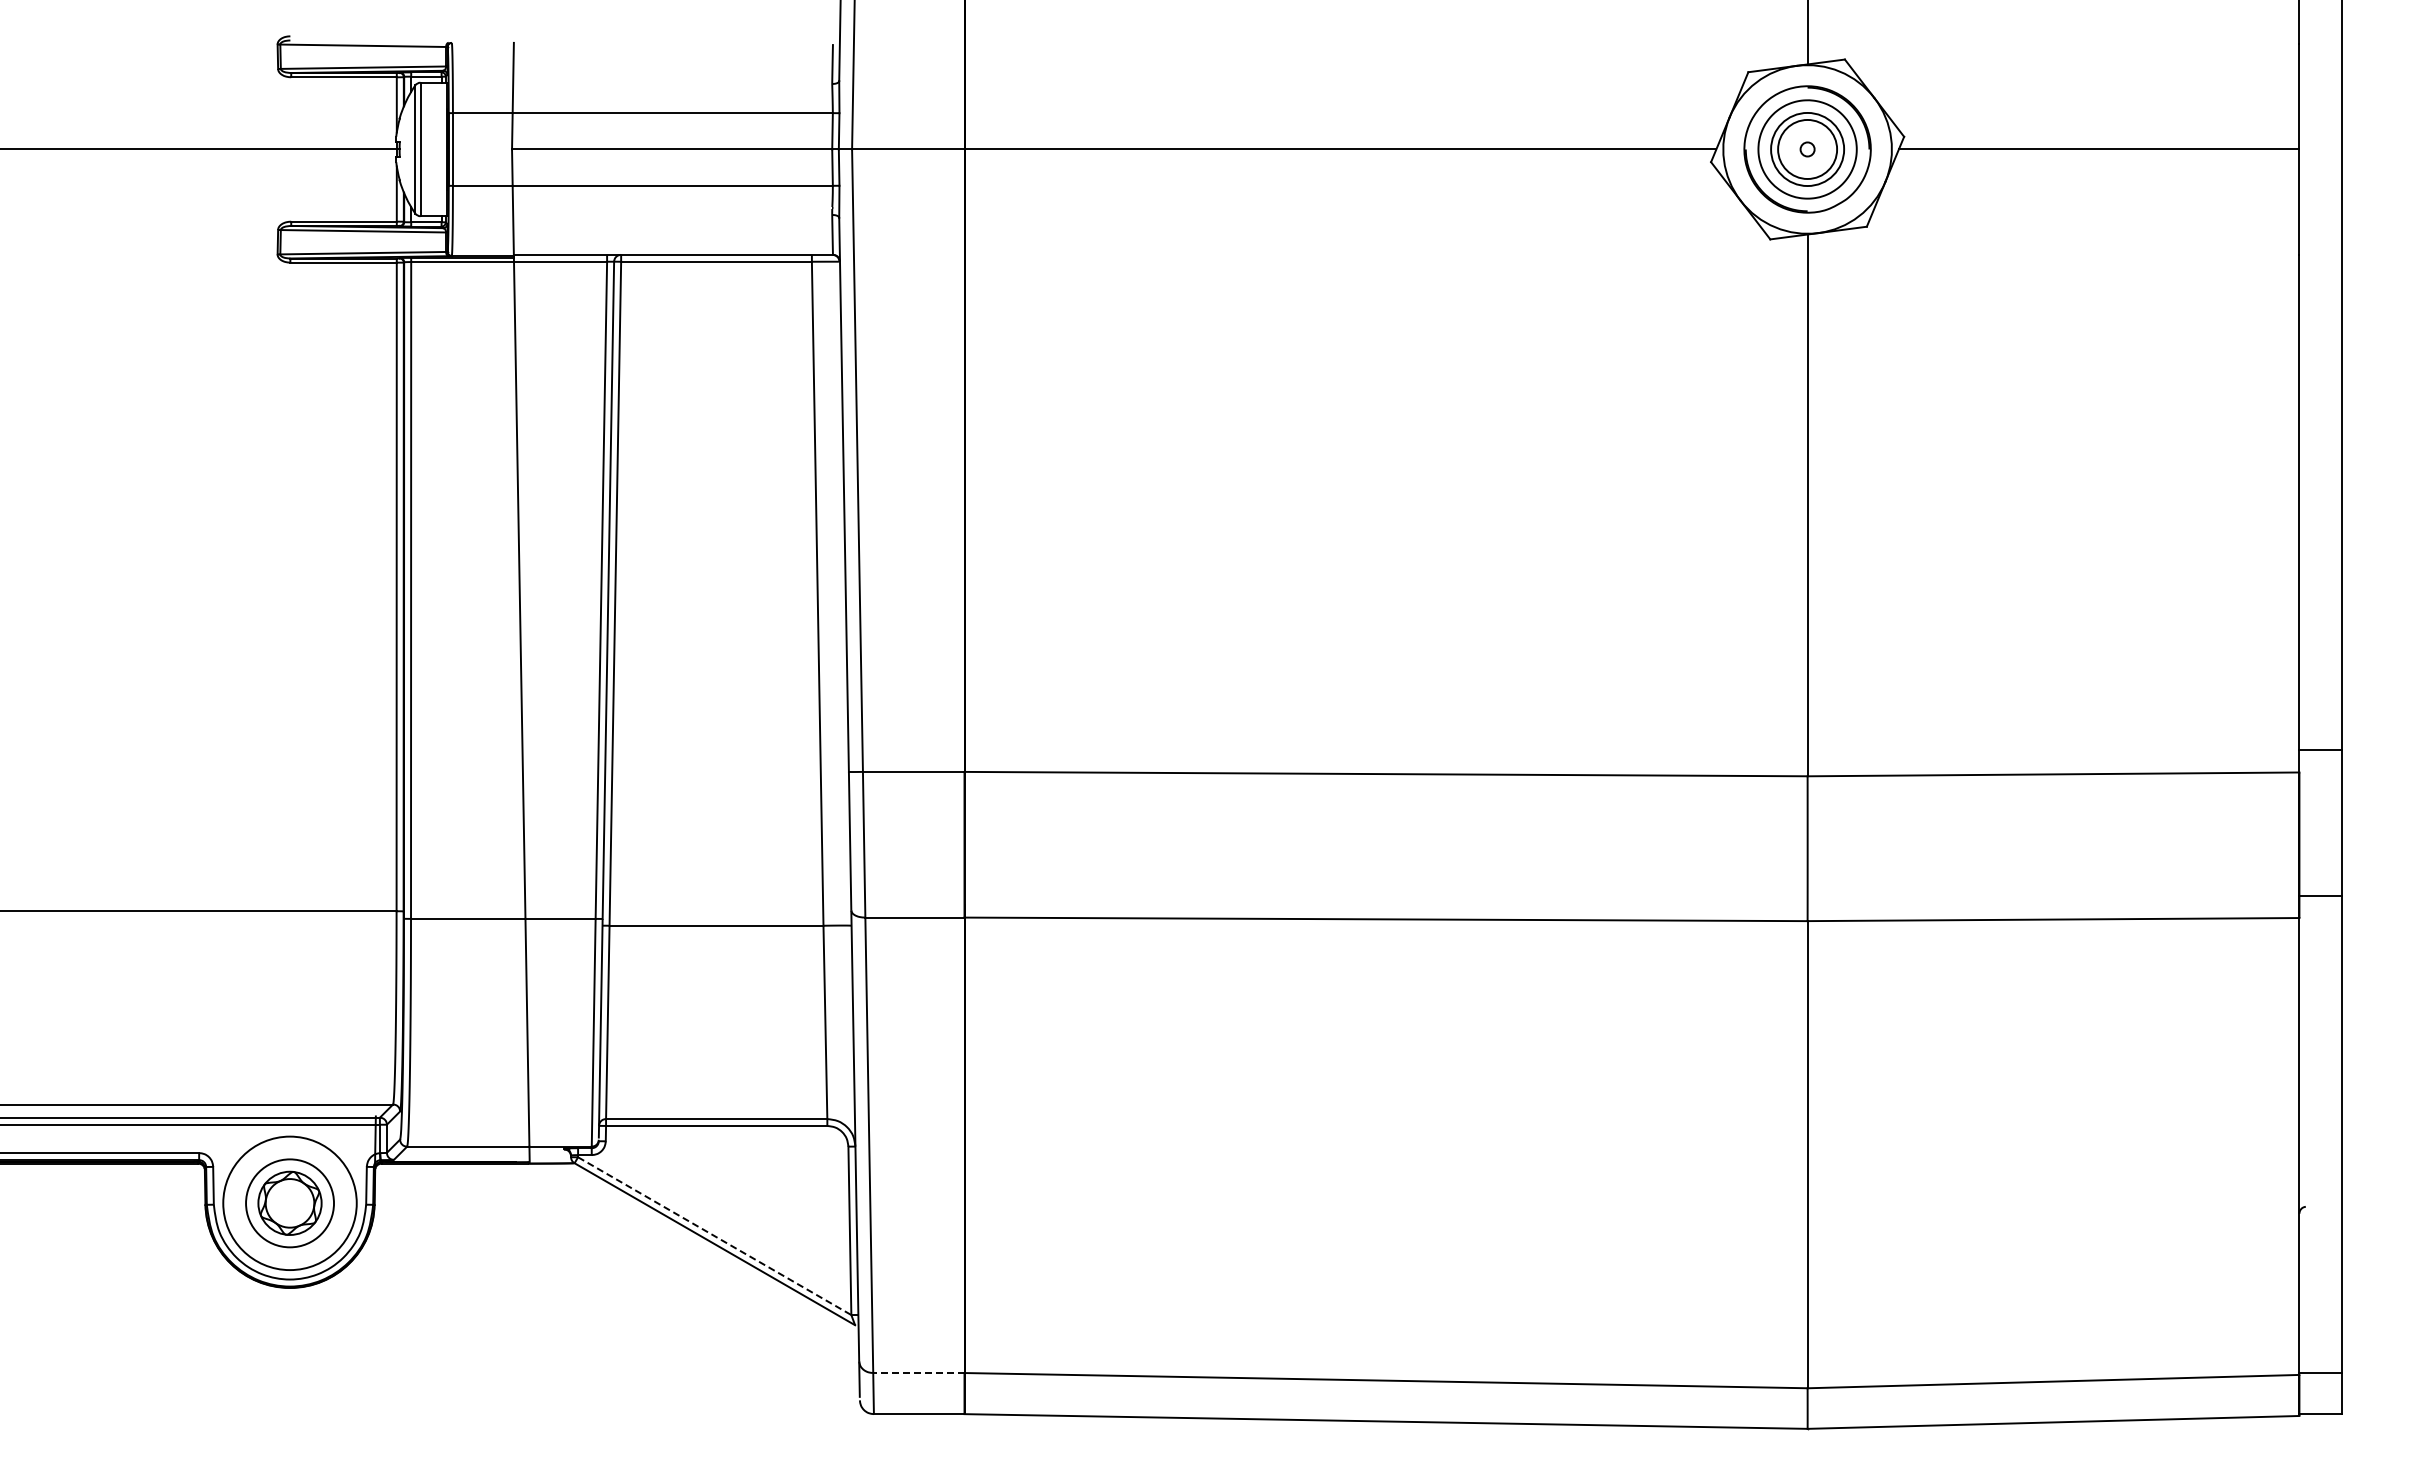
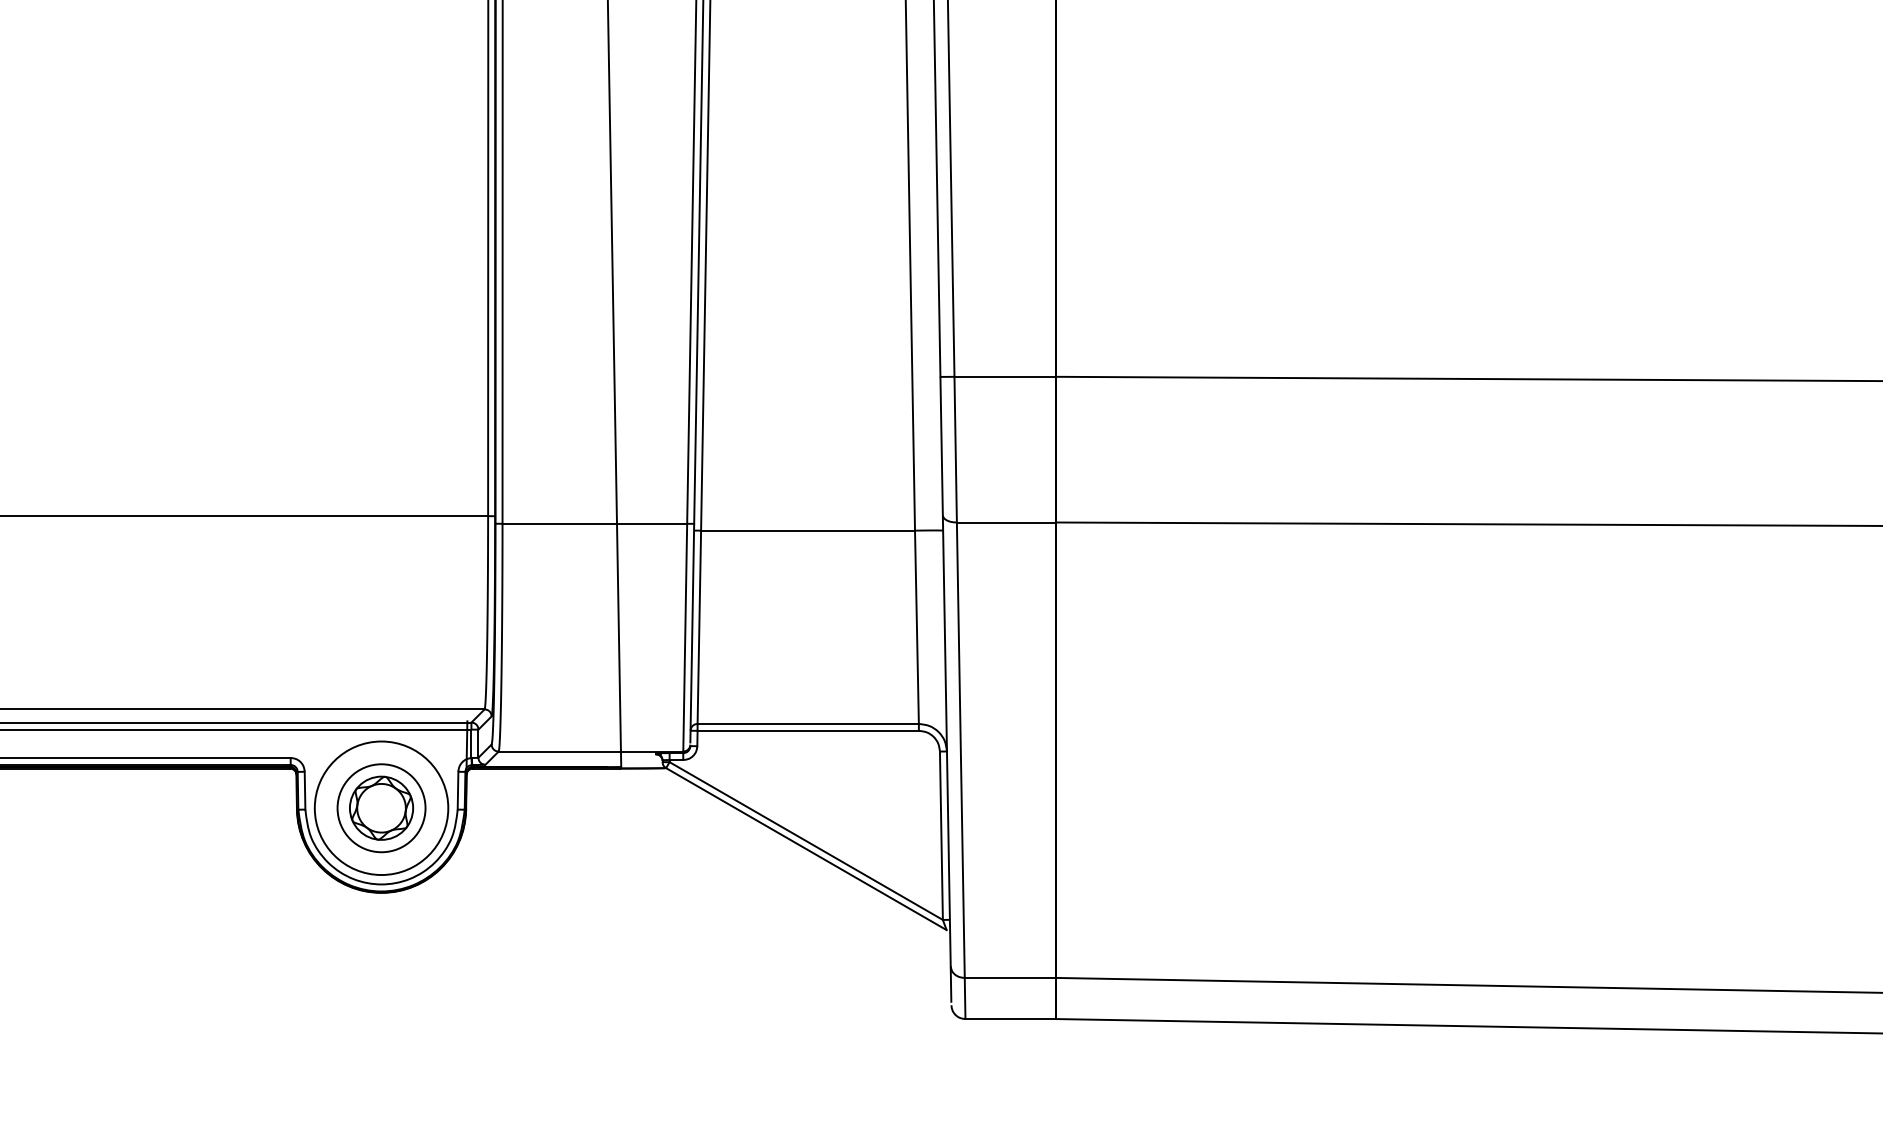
line: (714, 1236) -> (806, 841), dashed -> solid
line: (918, 1373) -> (1010, 978), dashed -> solid

